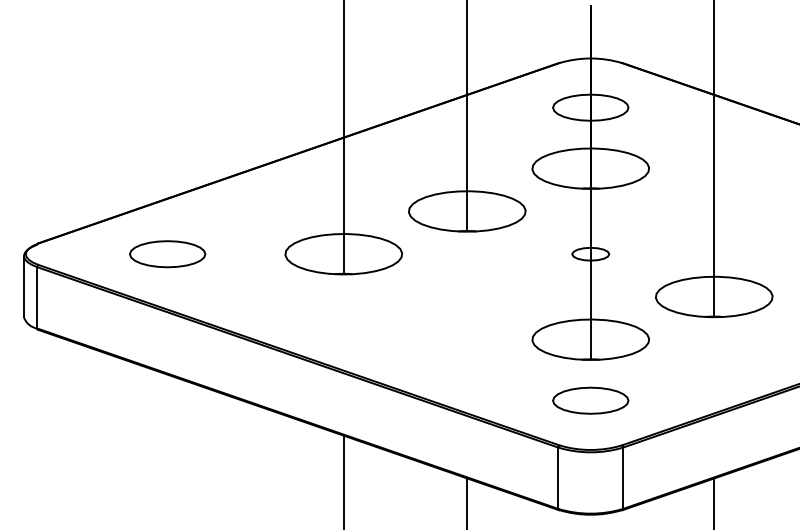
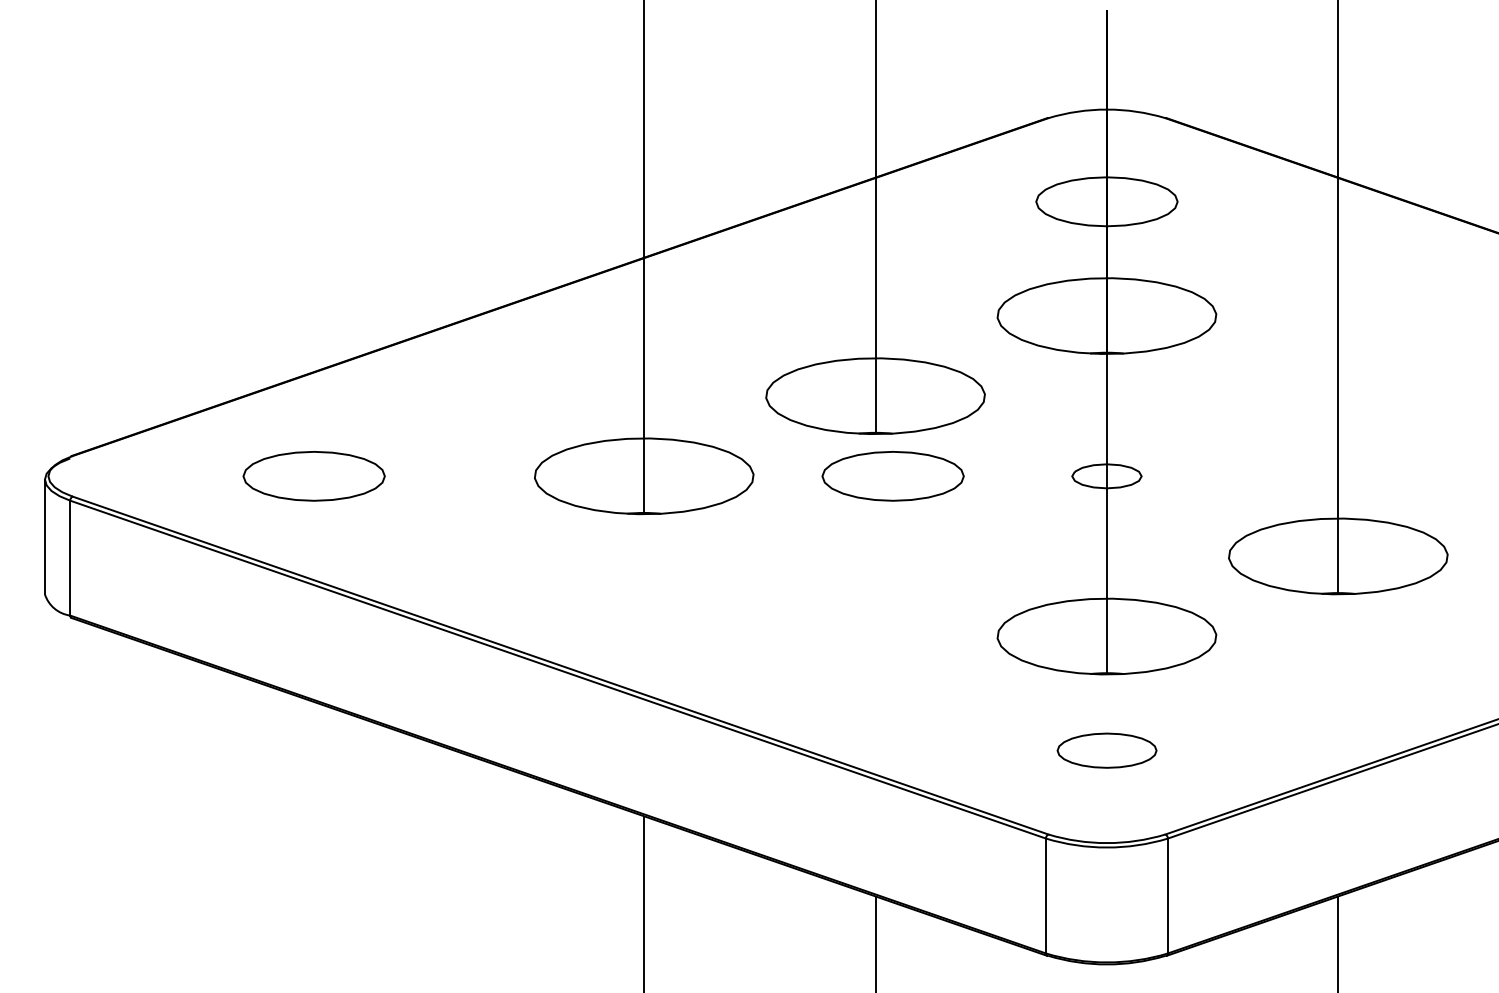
part: (476, 254) -> (892, 476), added
part: (590, 400) -> (1106, 750), size x0.7

